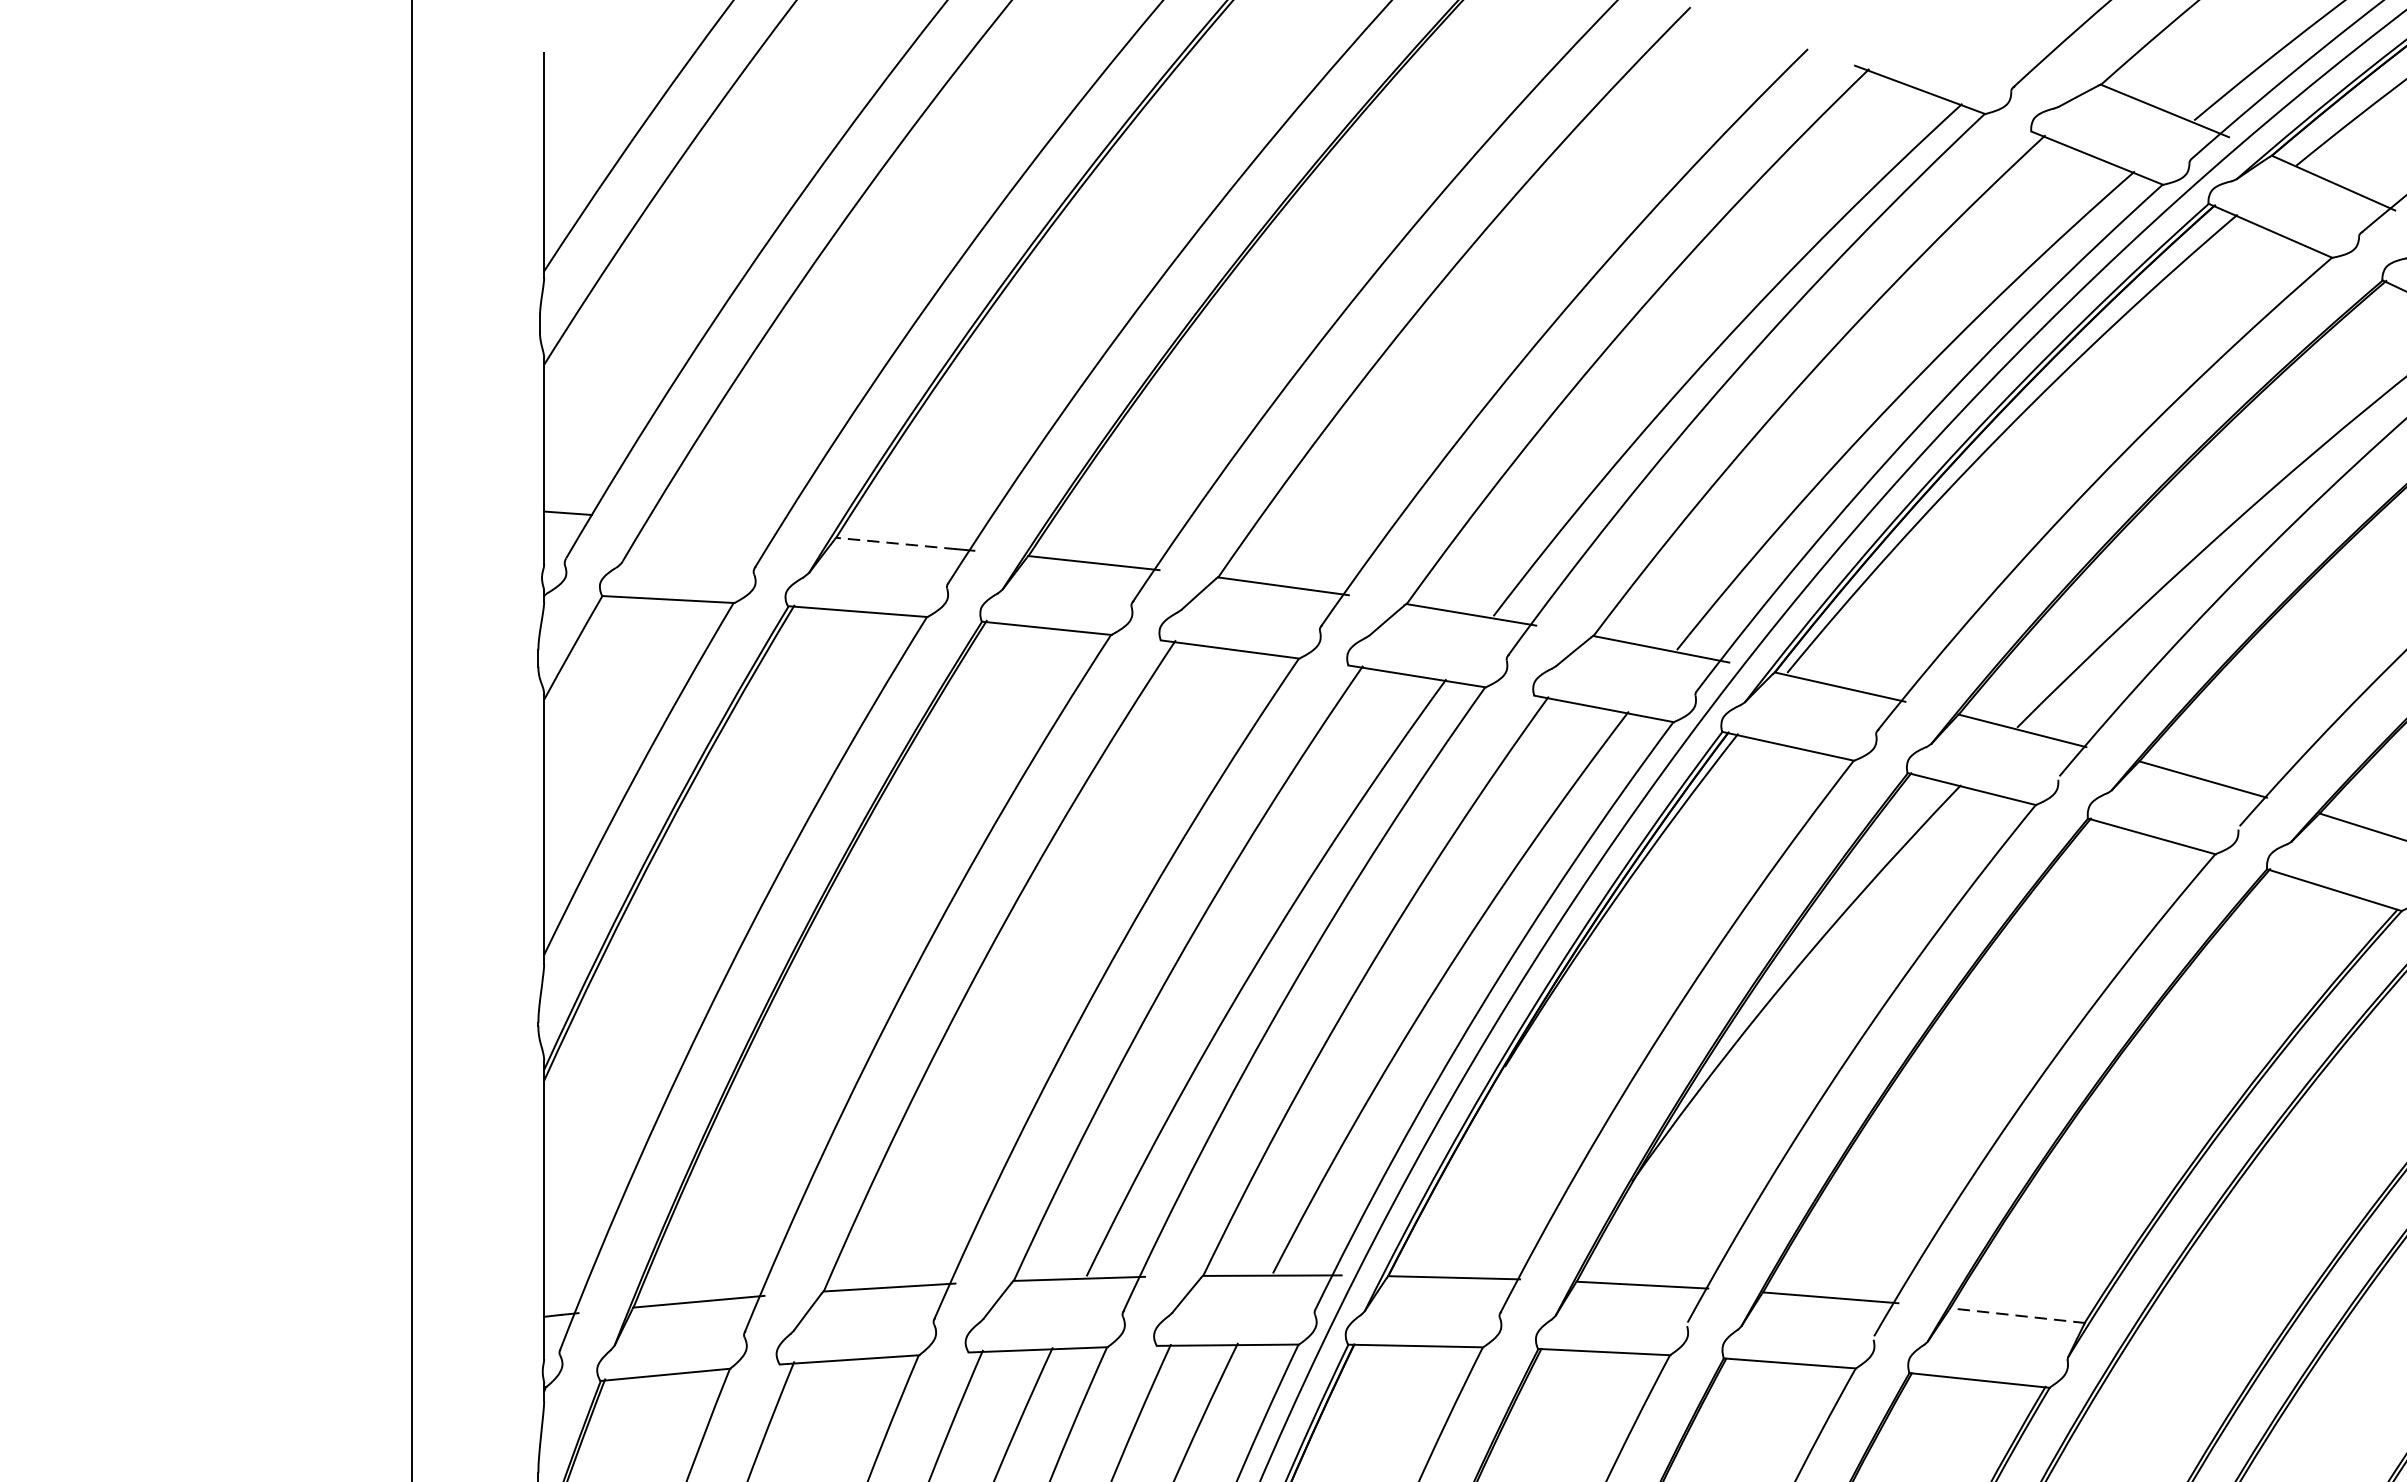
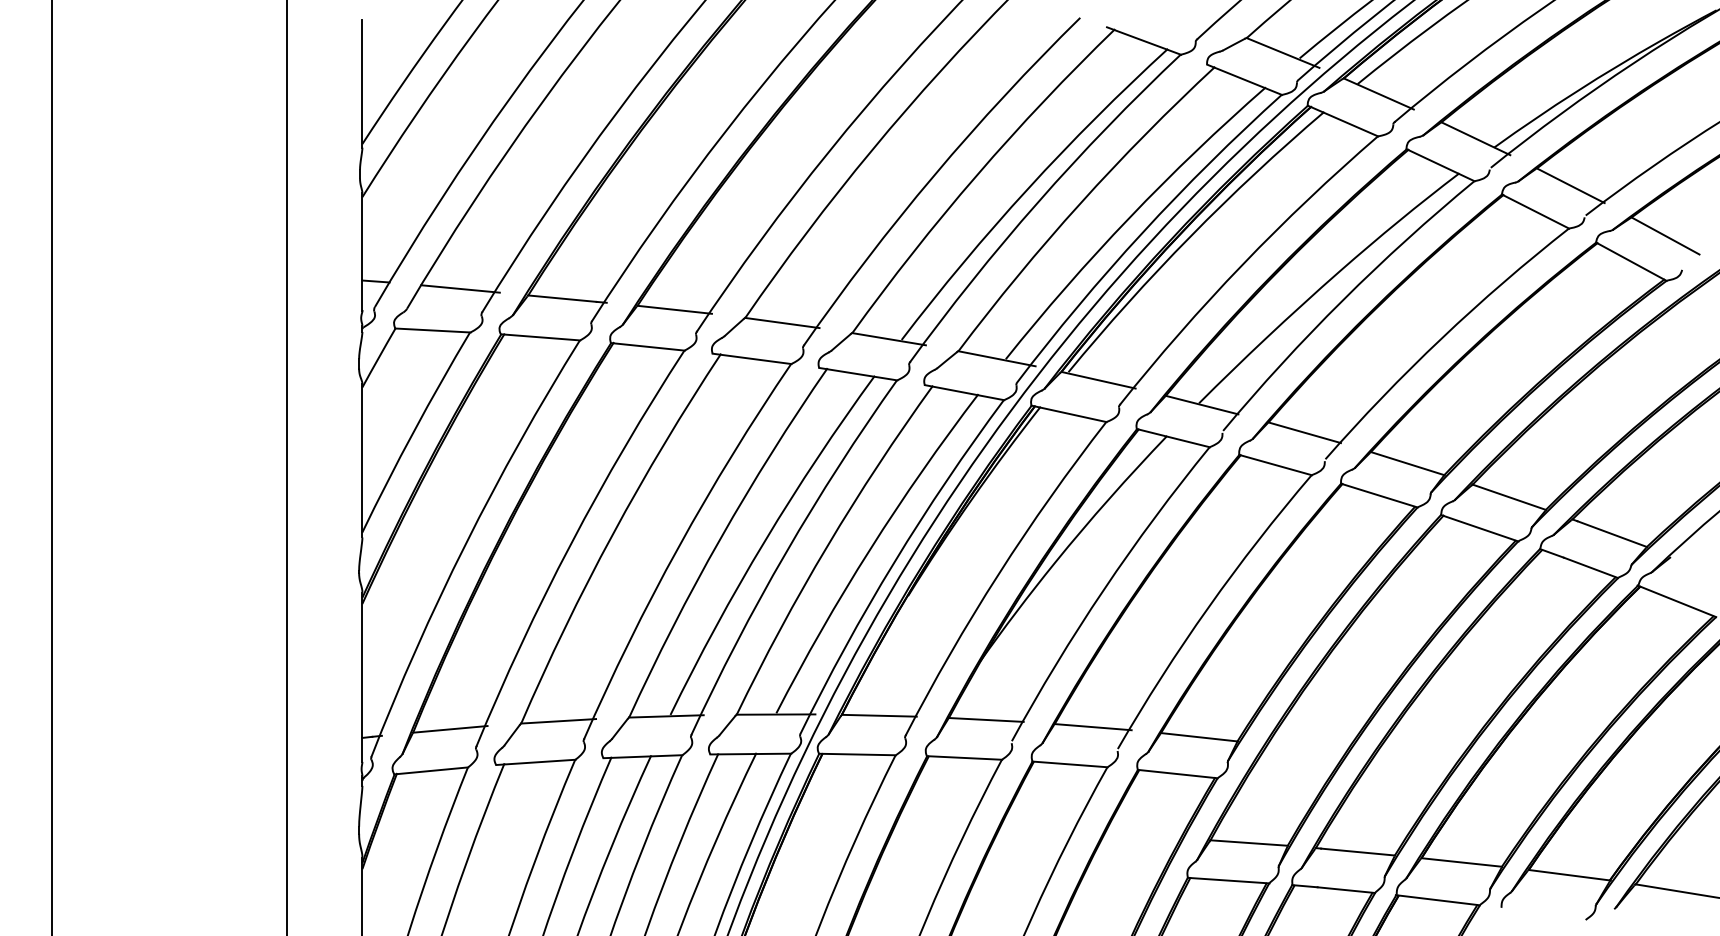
line: (716, 525) -> (460, 288), added
line: (894, 543) -> (561, 298), dashed -> solid
line: (2017, 1316) -> (1199, 737), dashed -> solid

